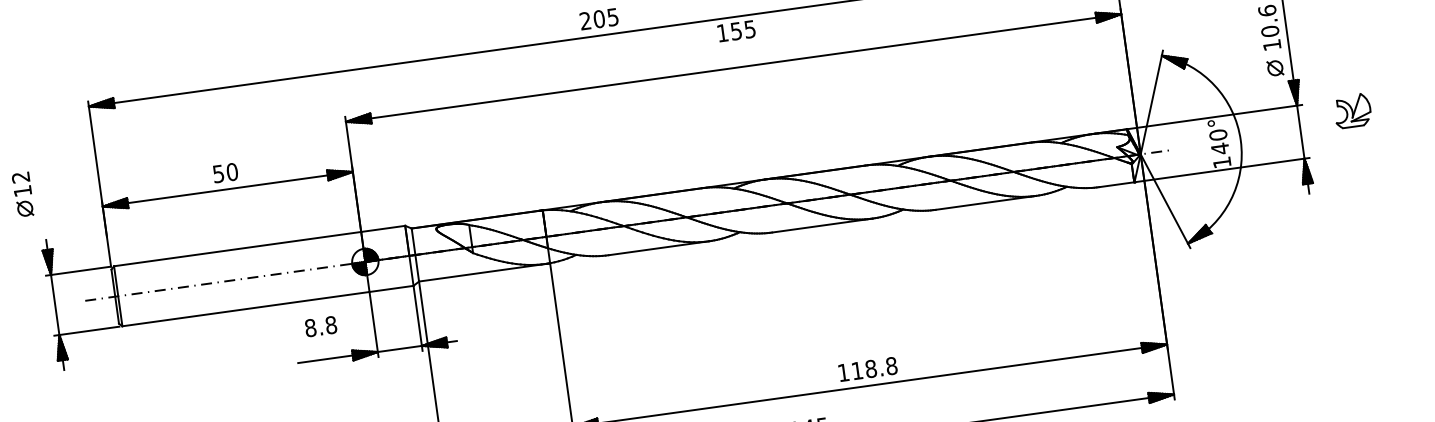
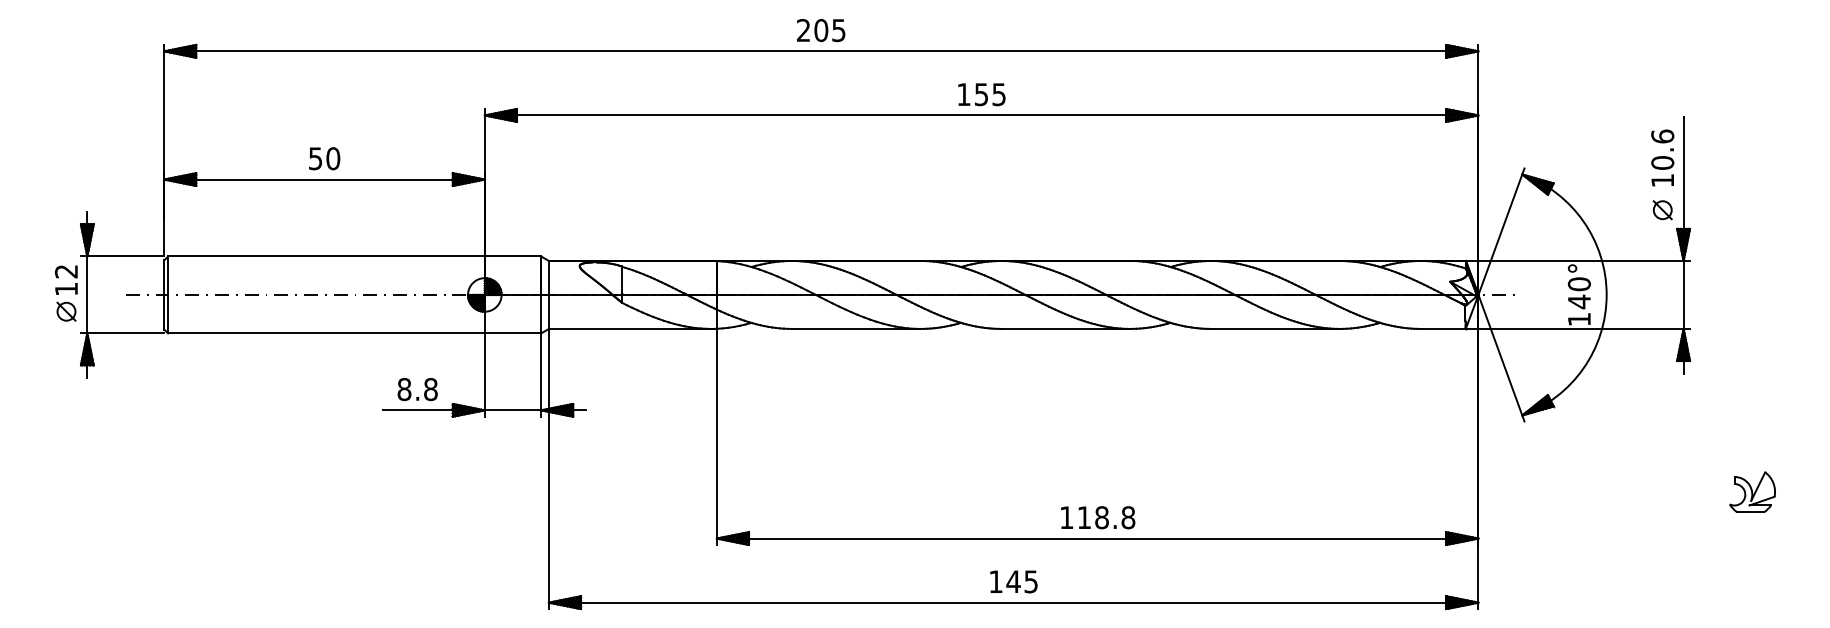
text: (736, 31) -> (981, 94), moved
part: (1352, 110) -> (1752, 491), moved
part: (23, 194) -> (66, 293), moved
text: (320, 326) -> (417, 389), moved

